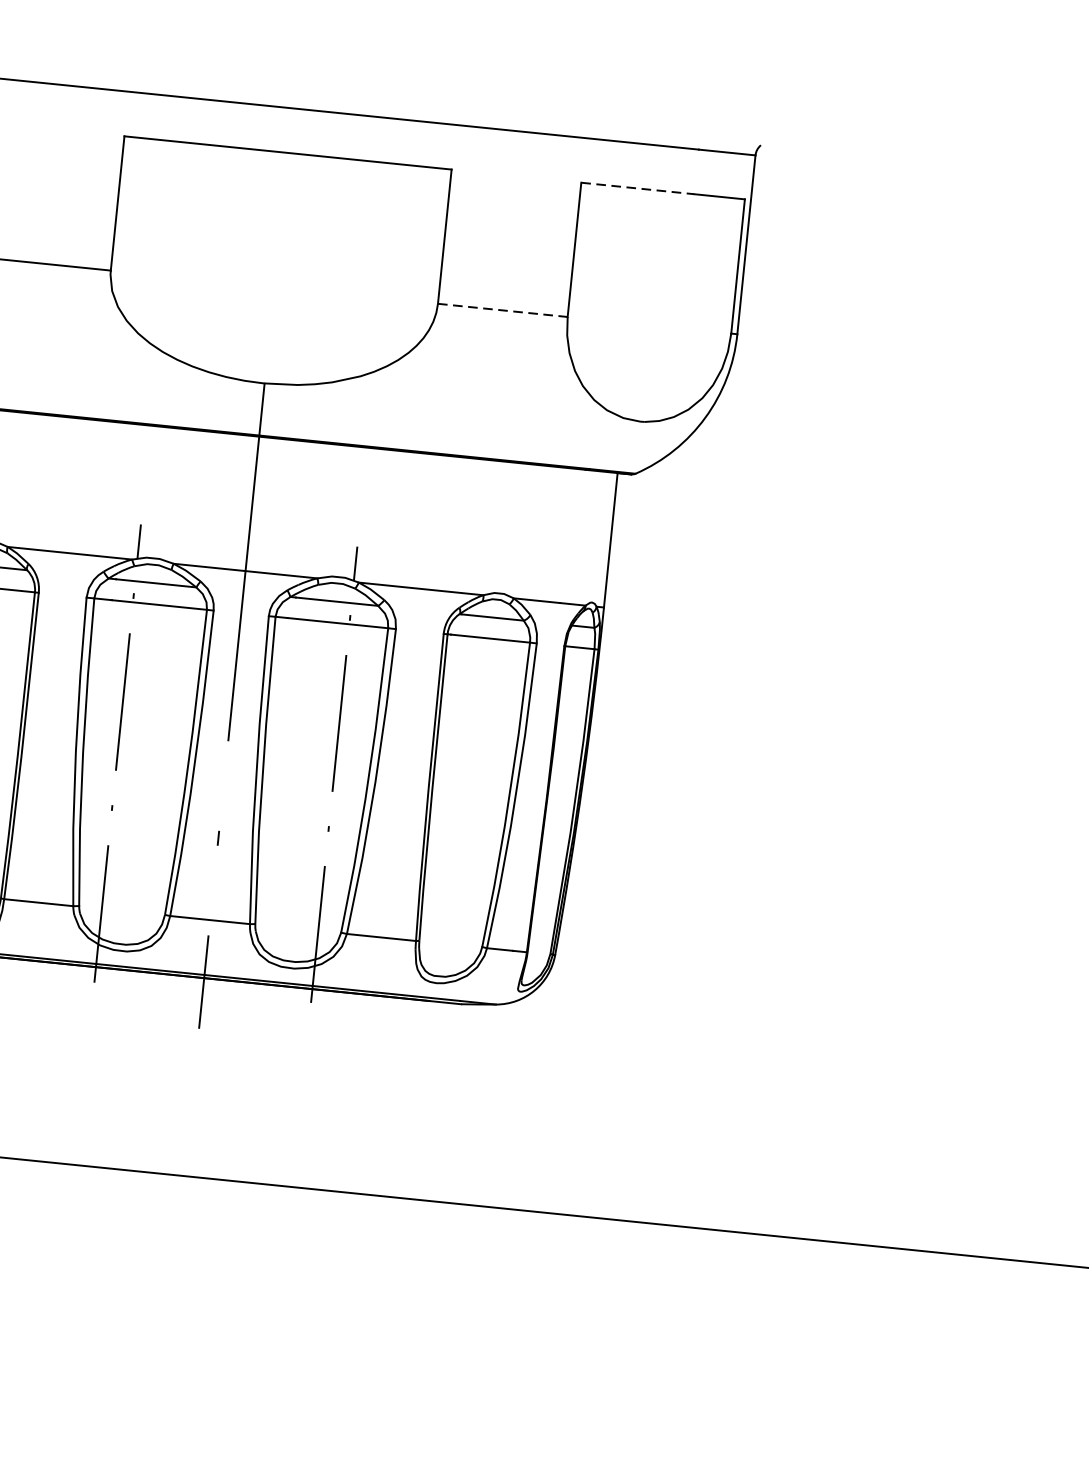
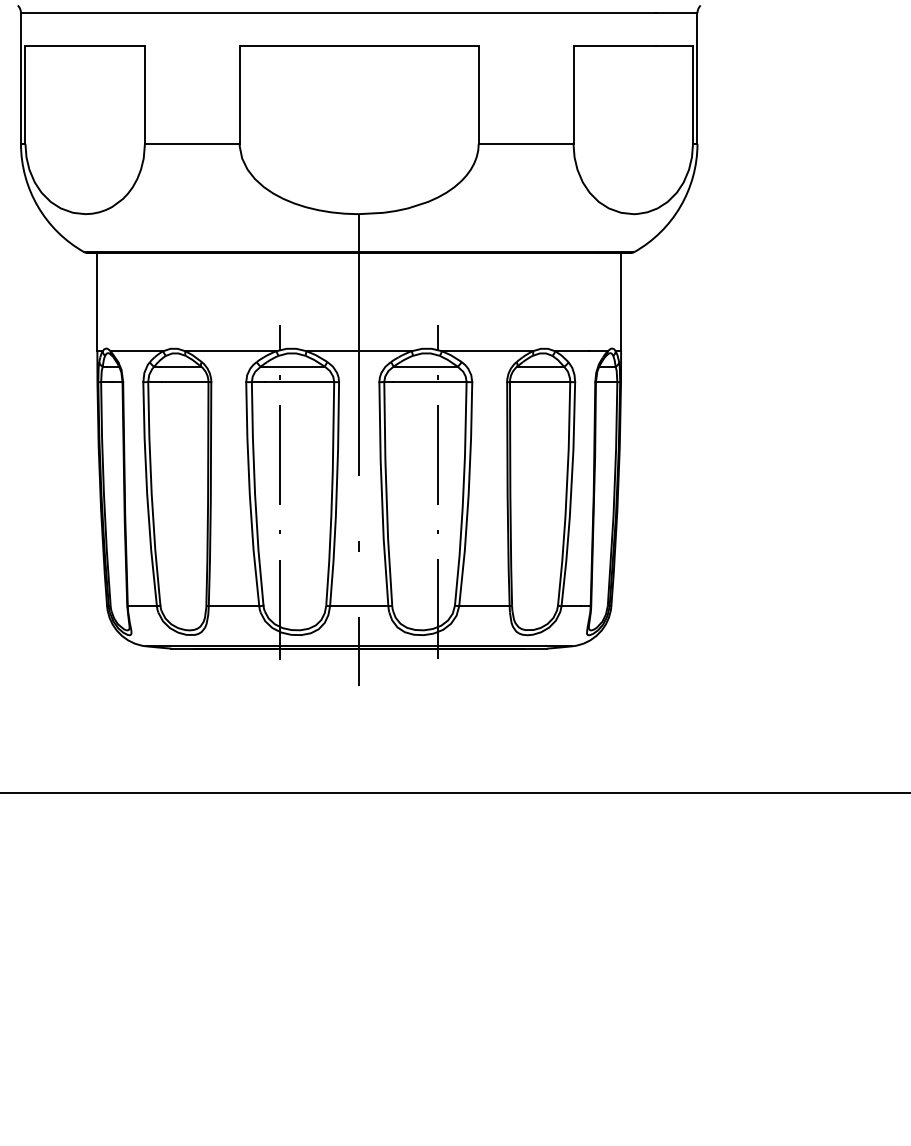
line: (638, 188) -> (615, 45), dashed -> solid
line: (503, 309) -> (526, 143), dashed -> solid

